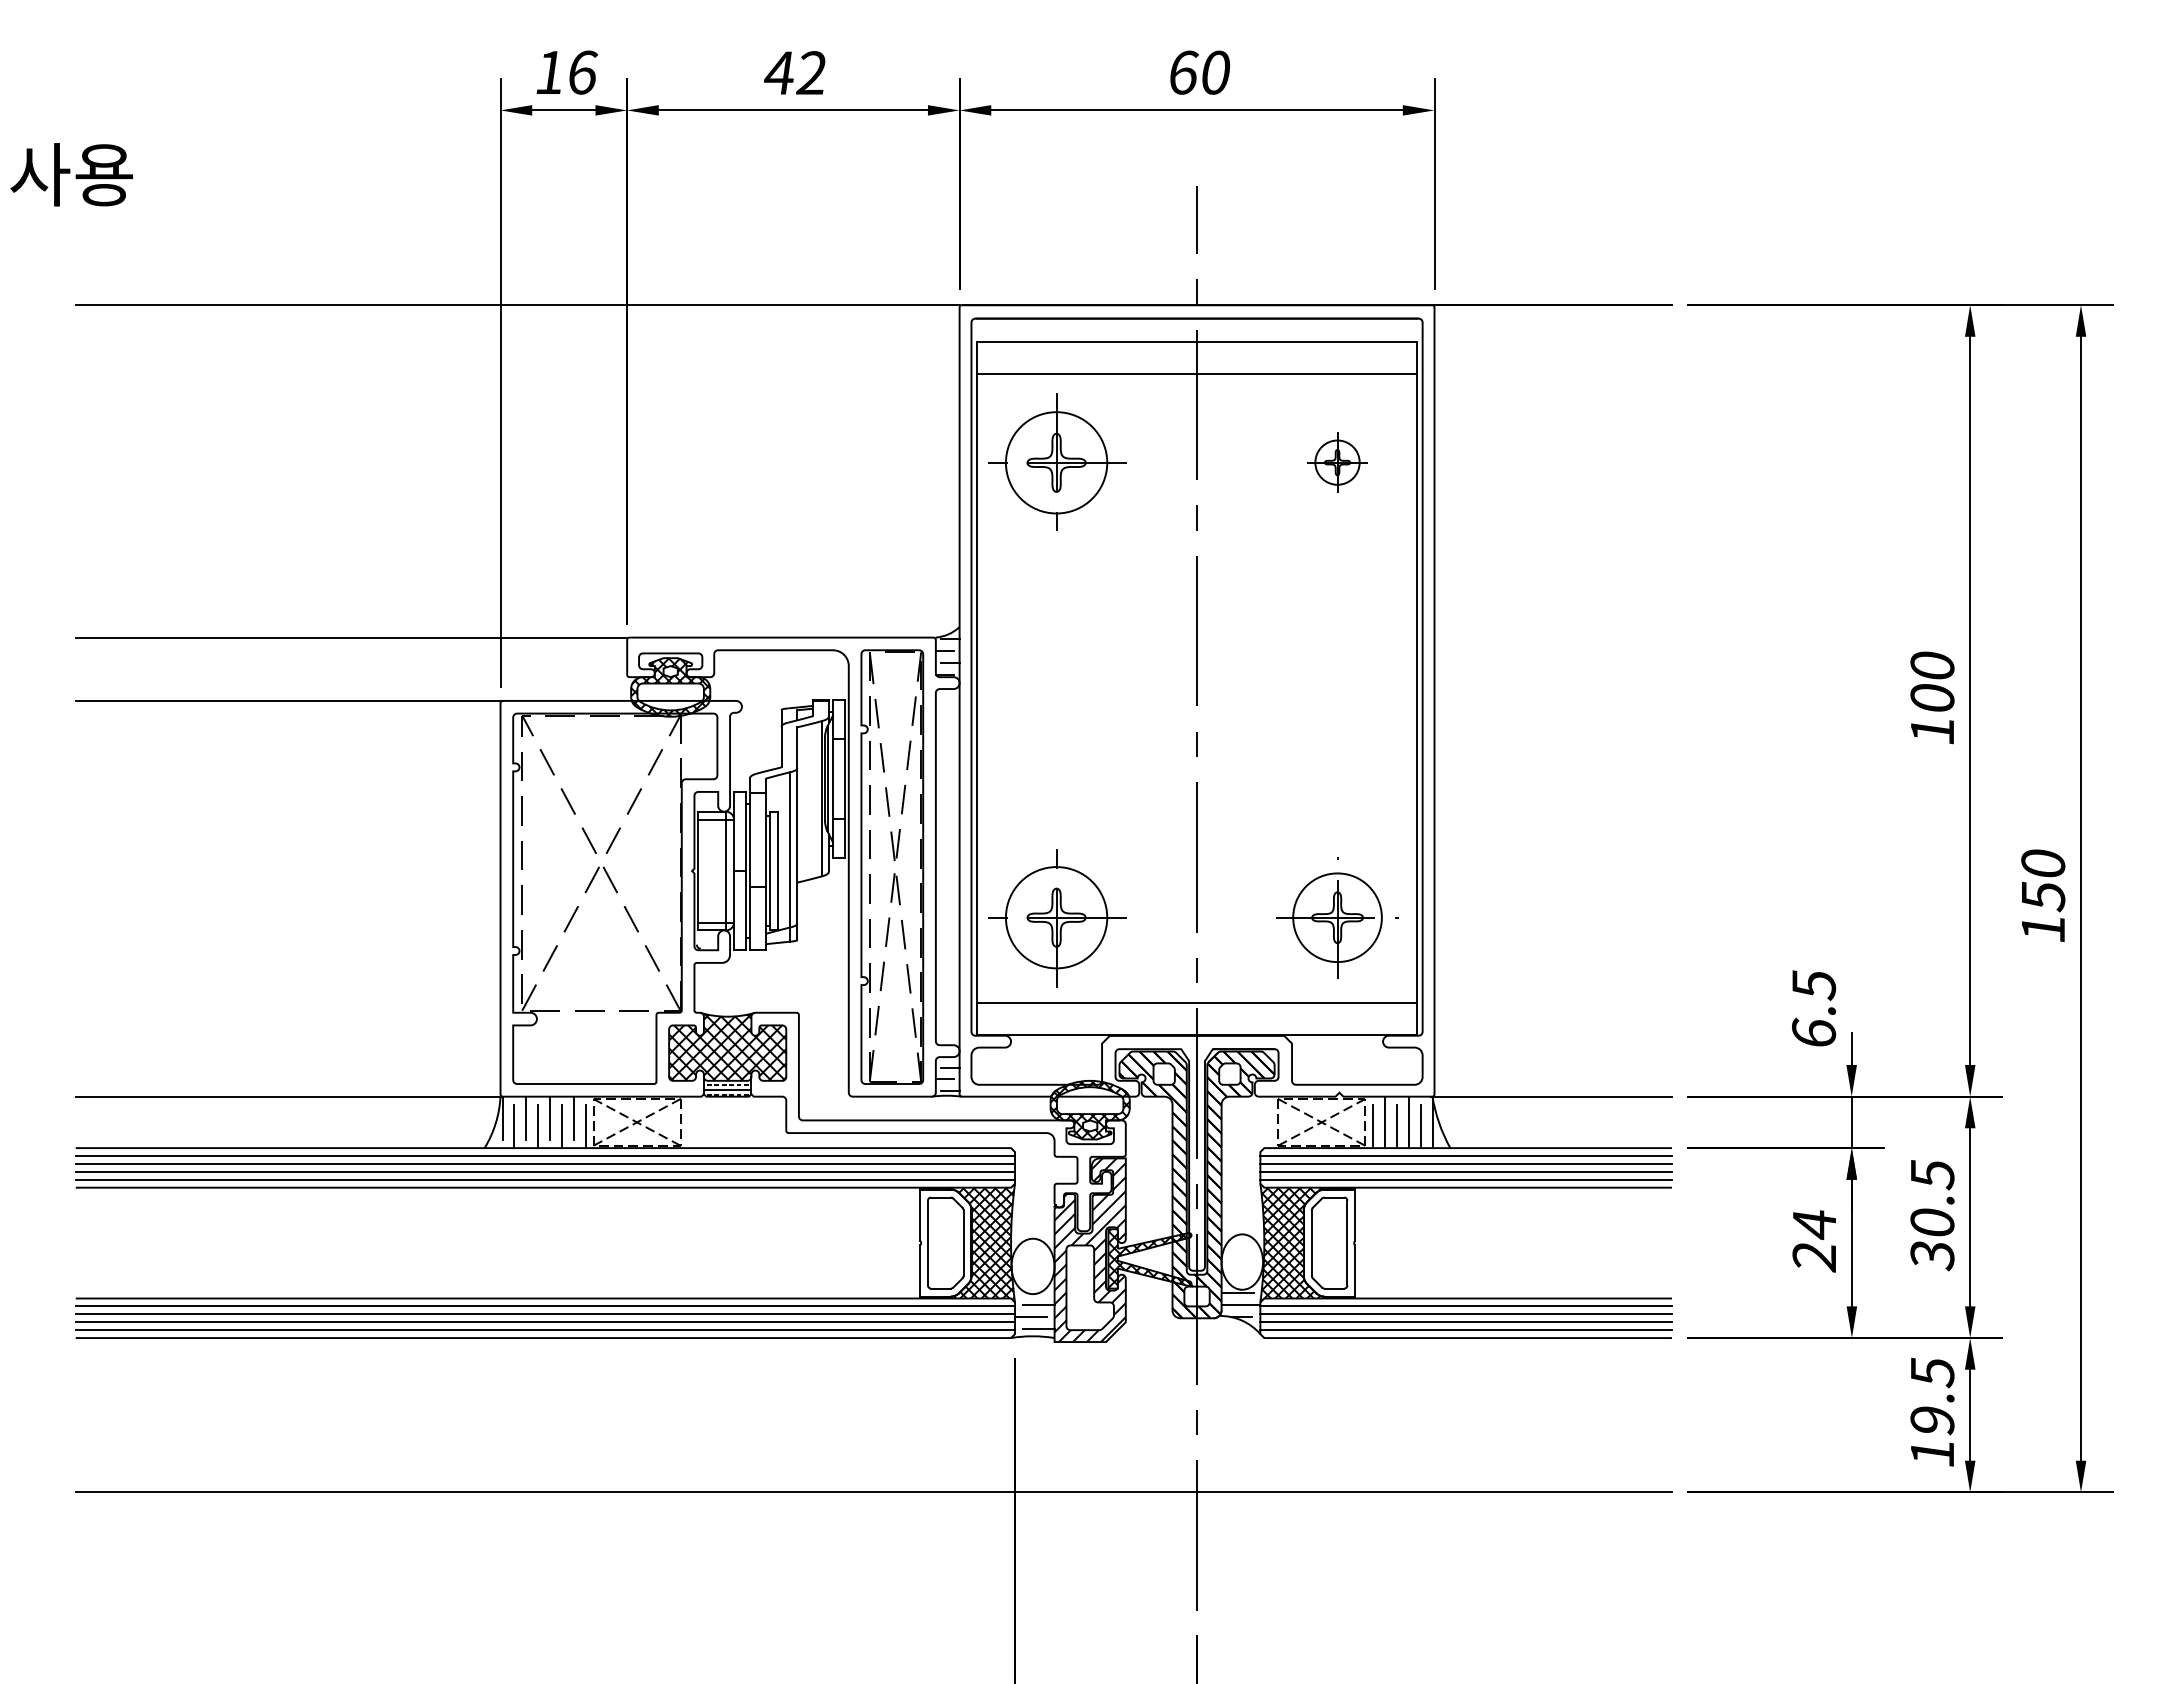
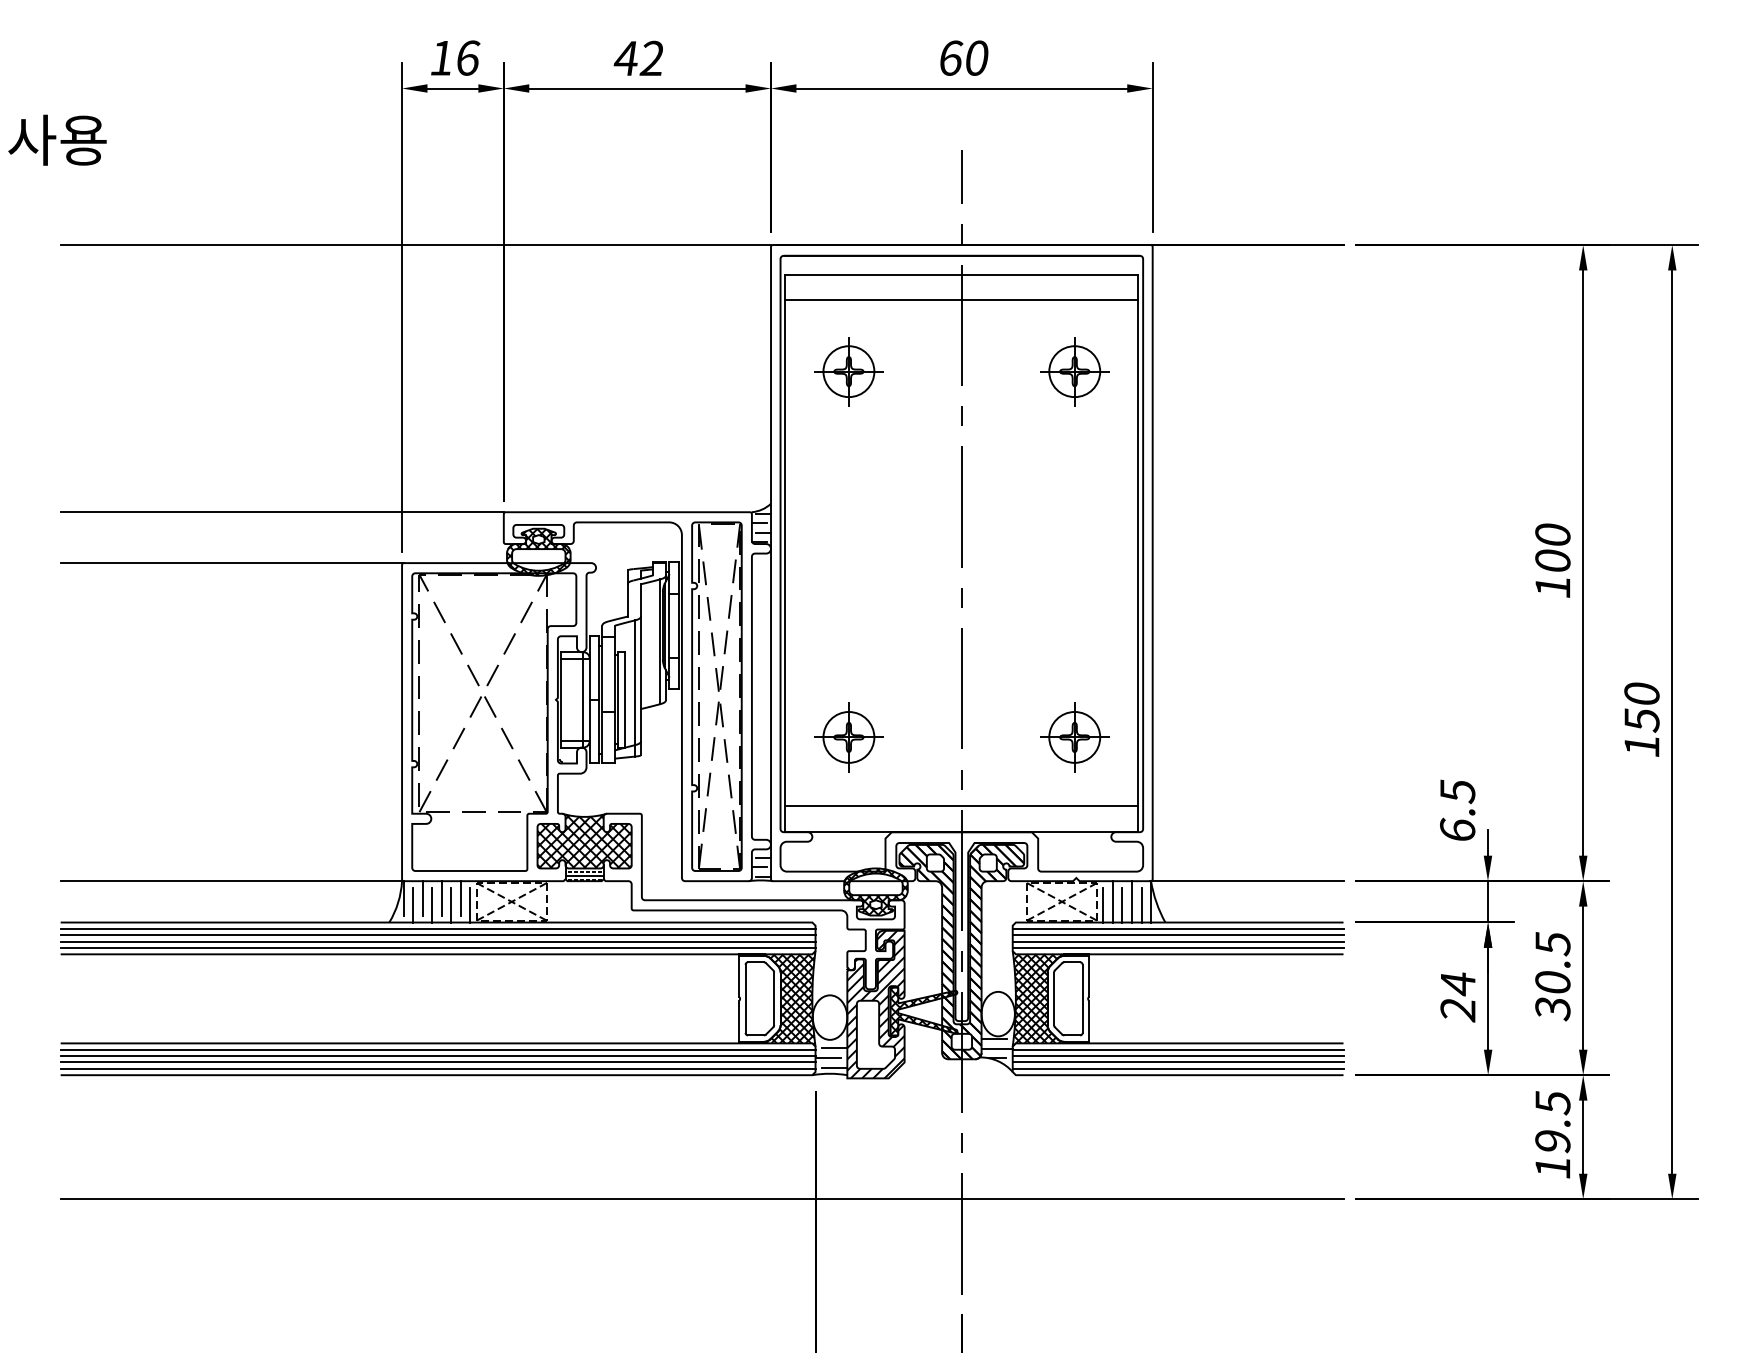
part: (1056, 462) -> (848, 371), size x0.62
part: (1337, 462) -> (1074, 371), size x1.43
part: (1056, 917) -> (848, 737), size x0.62
part: (1337, 917) -> (1074, 737), size x0.71

